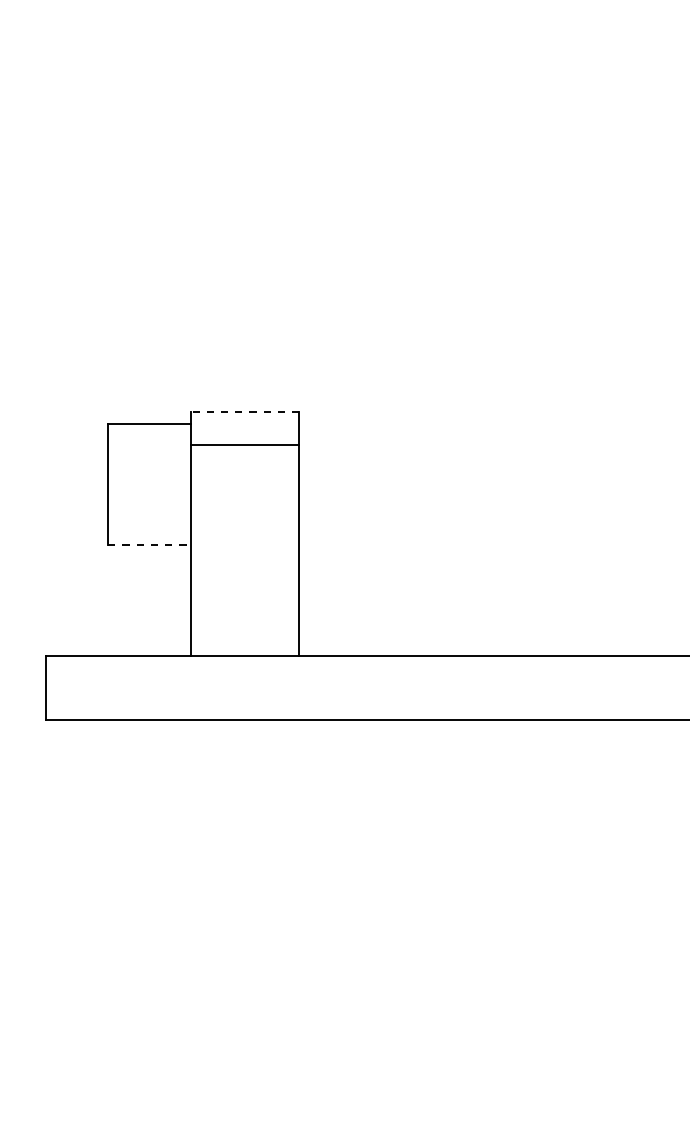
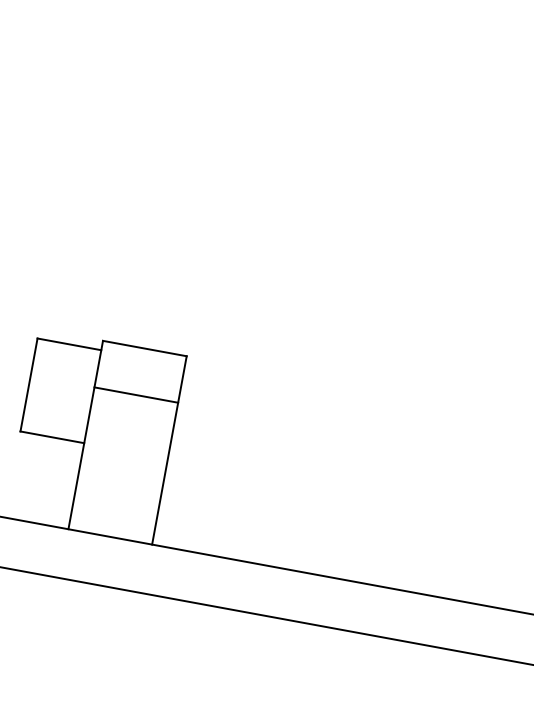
line: (244, 412) -> (144, 348), dashed -> solid
line: (244, 444) -> (135, 394), moved
line: (150, 544) -> (53, 437), dashed -> solid

